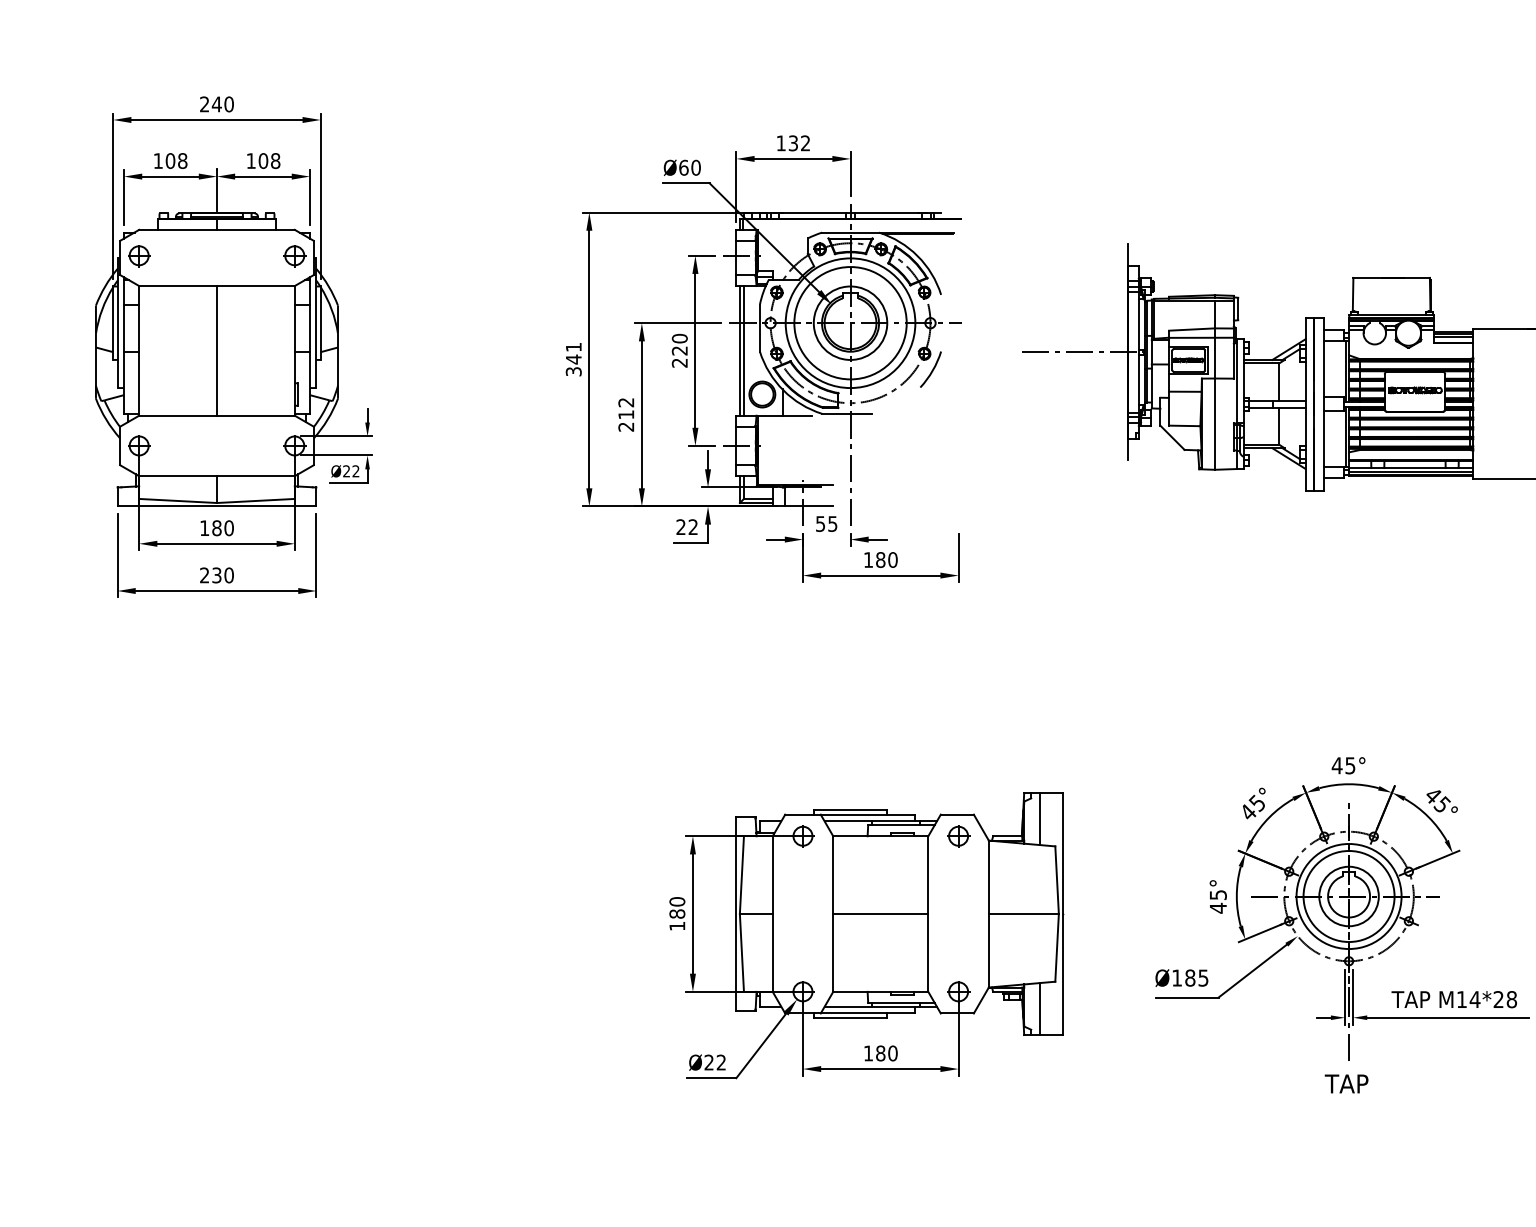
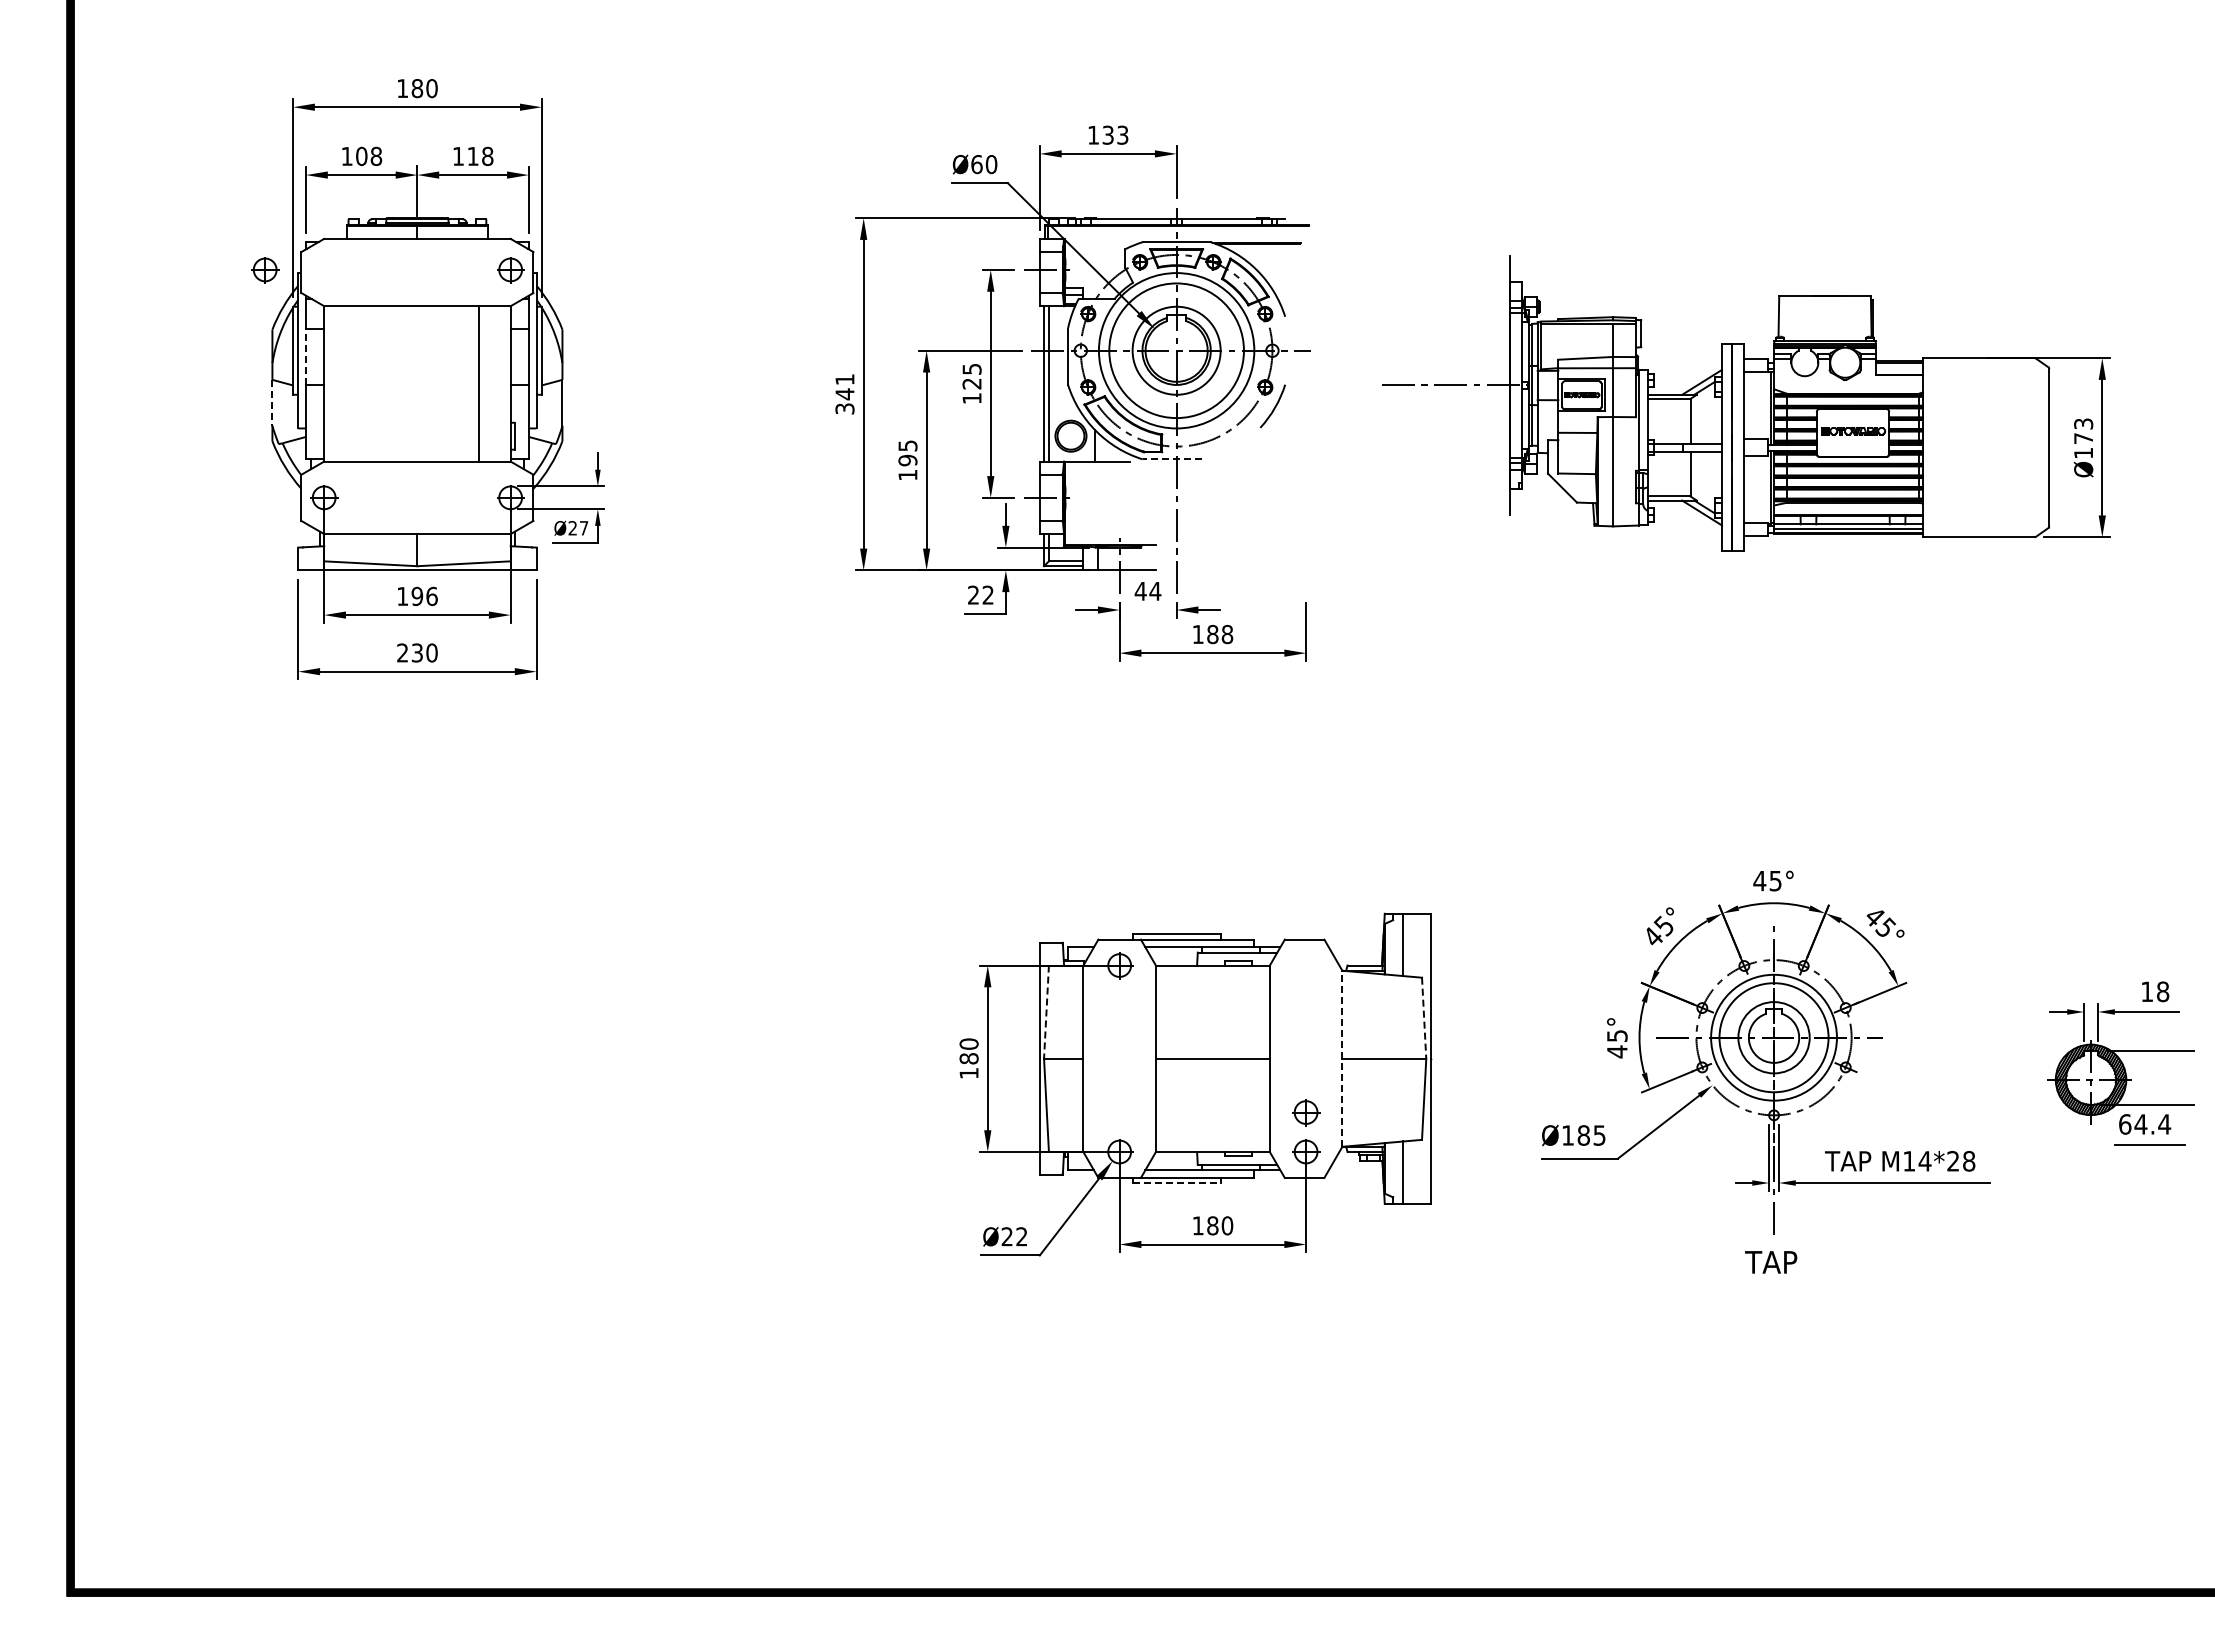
text: (211, 104) -> (410, 88), 240 -> 180
text: (805, 143) -> (1122, 135), 132 -> 133
text: (262, 160) -> (472, 155), 108 -> 118
part: (139, 256) -> (265, 270), moved
line: (124, 328) -> (306, 356), solid -> dashed
line: (1452, 337) -> (1898, 367), removed
line: (217, 350) -> (479, 383), moved
text: (679, 350) -> (971, 383), 220 -> 125
line: (96, 366) -> (272, 402), solid -> dashed
line: (847, 413) -> (1172, 459), solid -> dashed
text: (625, 414) -> (907, 460), 212 -> 195
text: (355, 471) -> (583, 528), Ø22 -> Ø27
text: (826, 524) -> (1147, 591), 55 -> 44
text: (222, 528) -> (424, 596), 180 -> 196
text: (892, 560) -> (1227, 634), 180 -> 188
part: (958, 836) -> (1306, 1112), moved
line: (741, 875) -> (1046, 1012), solid -> dashed
line: (1057, 880) -> (1424, 1018), solid -> dashed
line: (988, 913) -> (1342, 1058), solid -> dashed
line: (851, 1018) -> (1177, 1183), solid -> dashed

